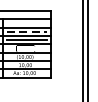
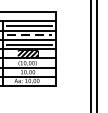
line: (26, 23) -> (29, 26), added
hatch: (25, 48) -> (27, 53), added

